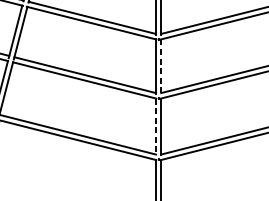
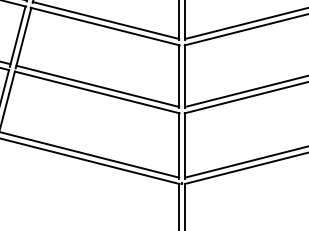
line: (161, 67) -> (185, 77), dashed -> solid
line: (156, 126) -> (179, 145), dashed -> solid

